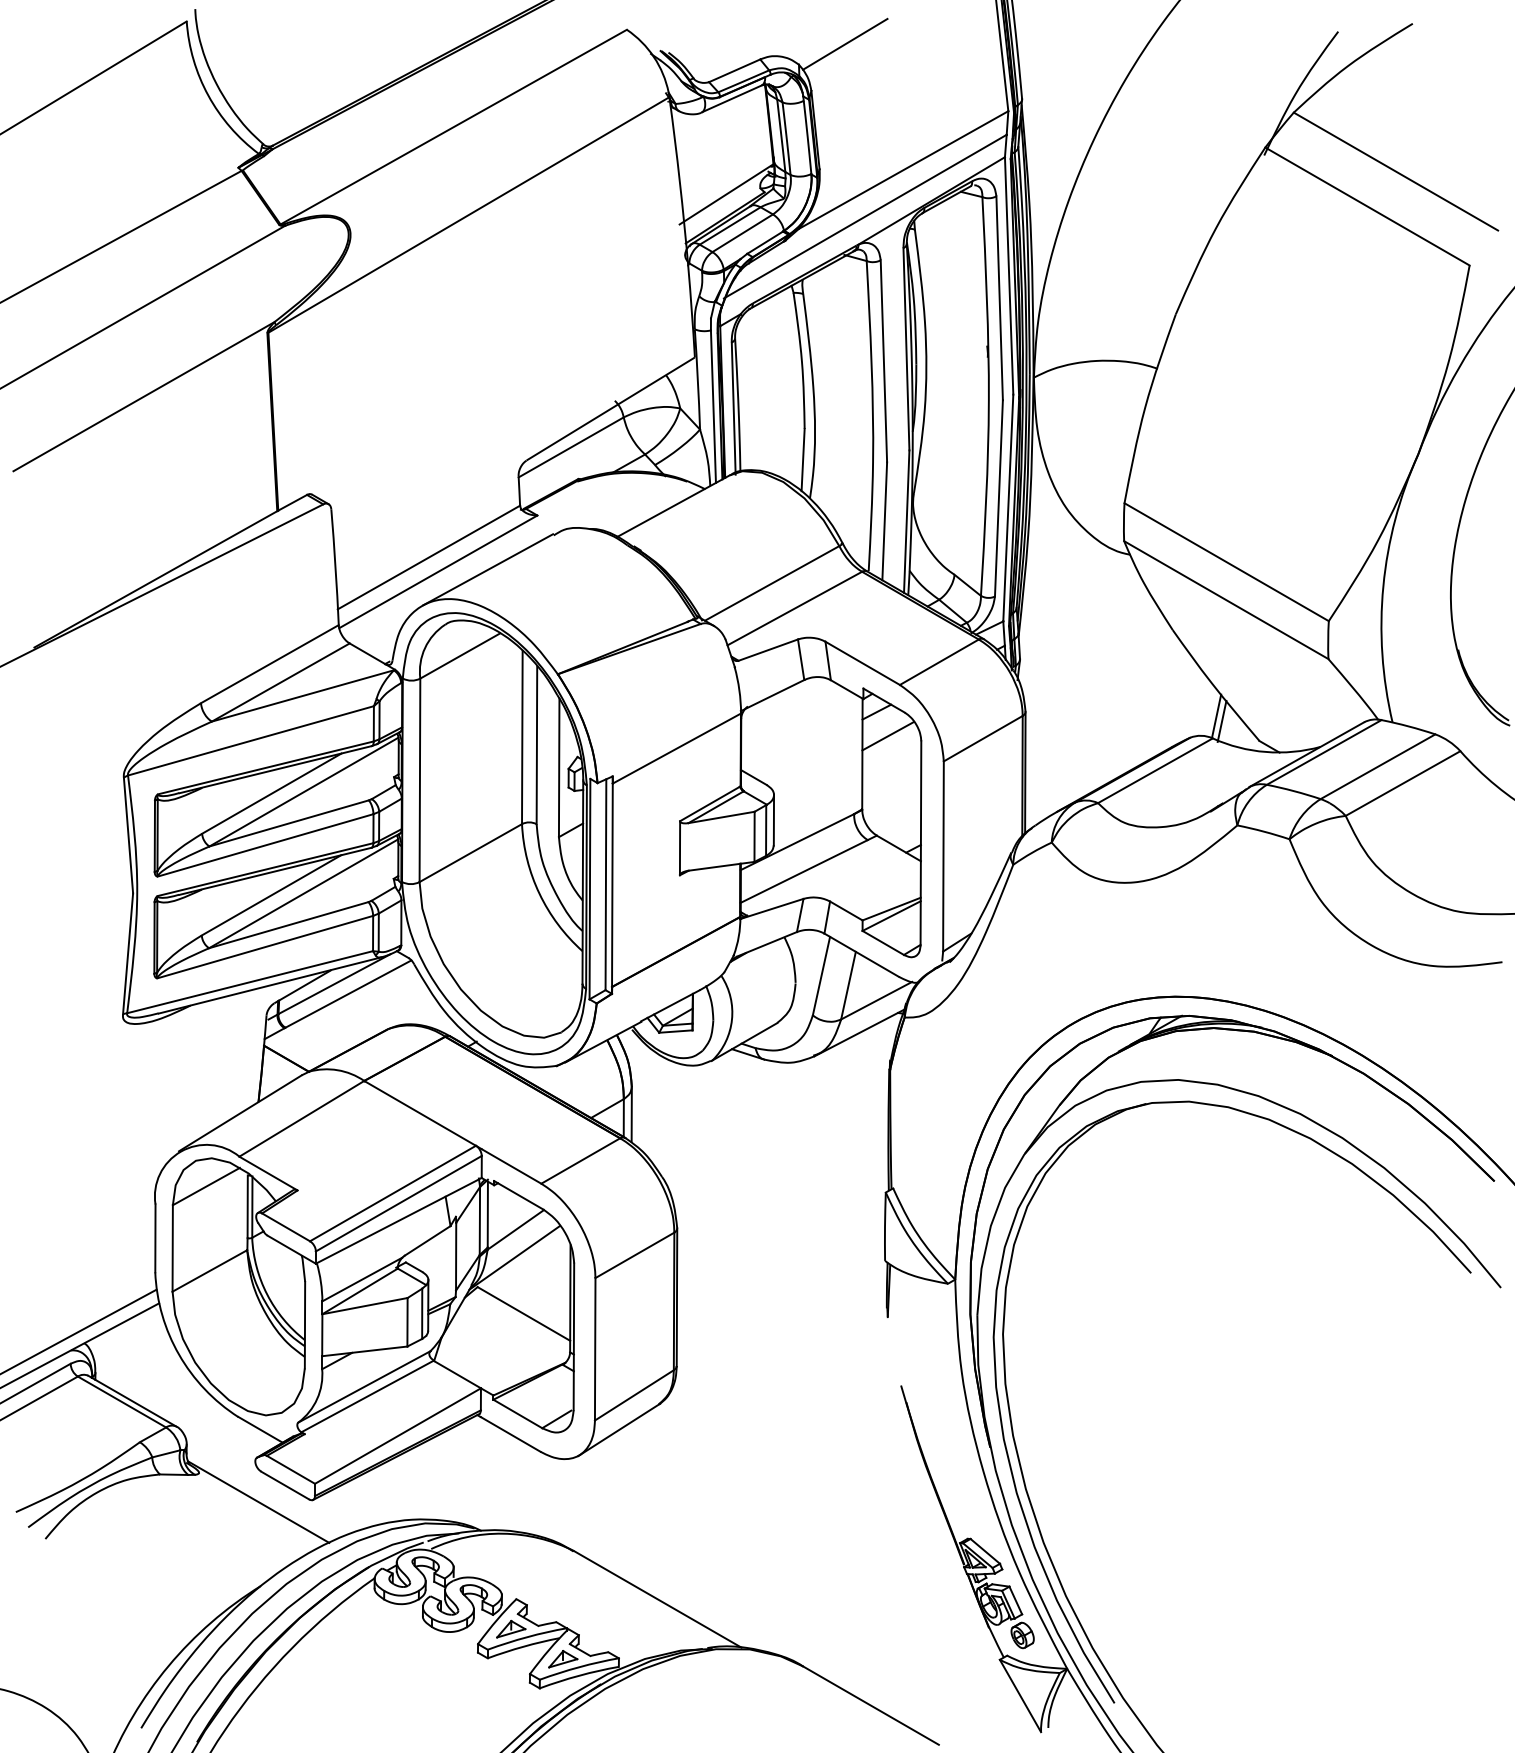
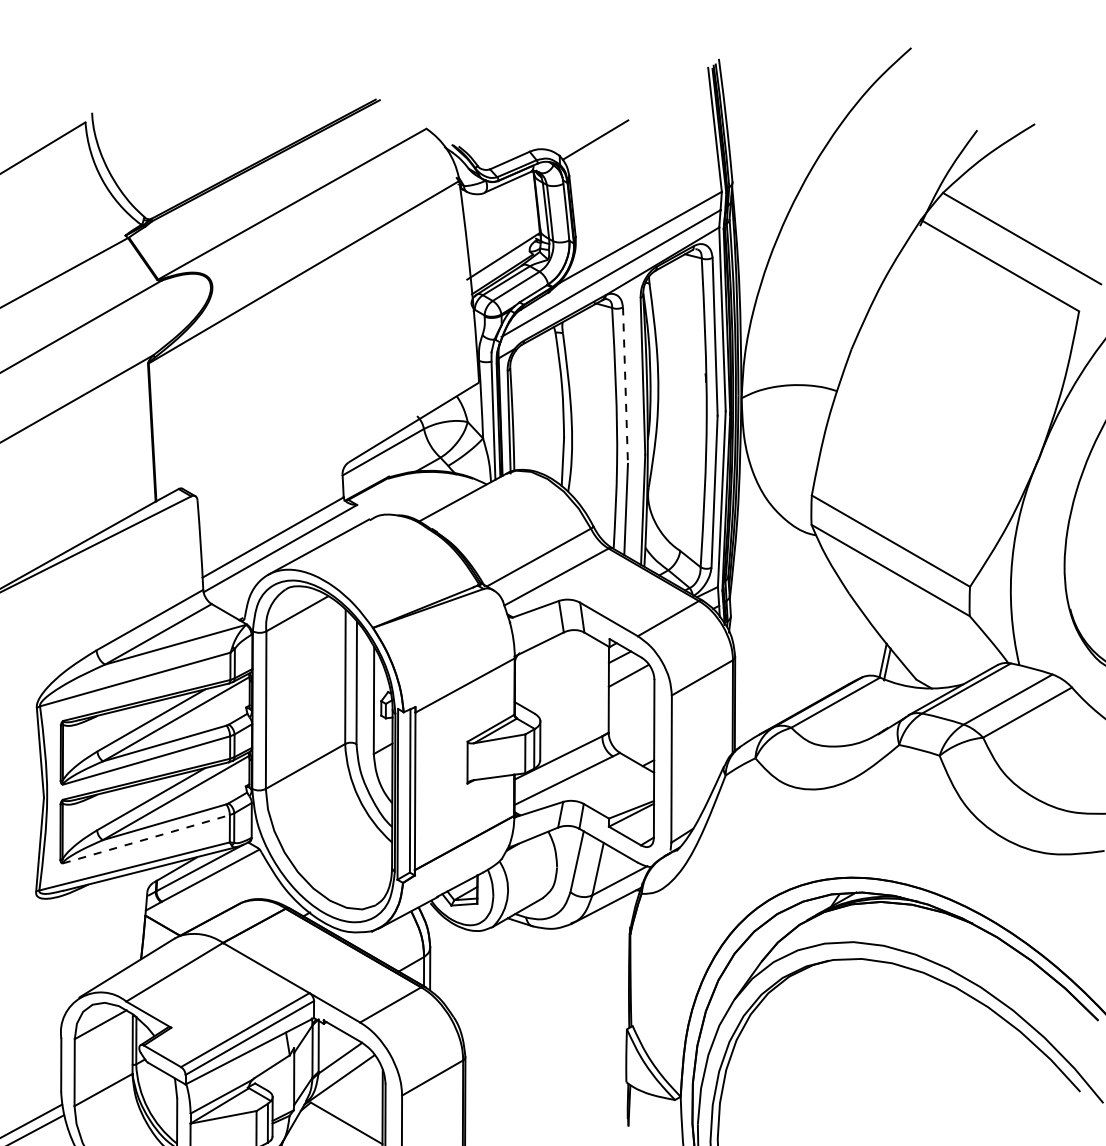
line: (883, 361) -> (625, 385), solid -> dashed
line: (265, 946) -> (146, 838), solid -> dashed

